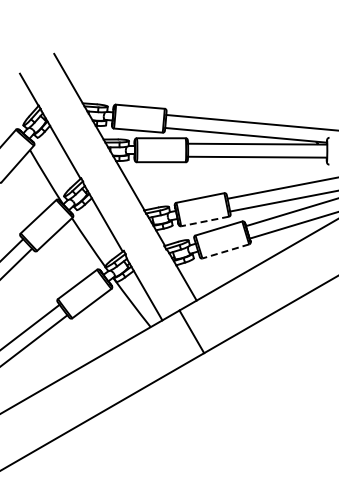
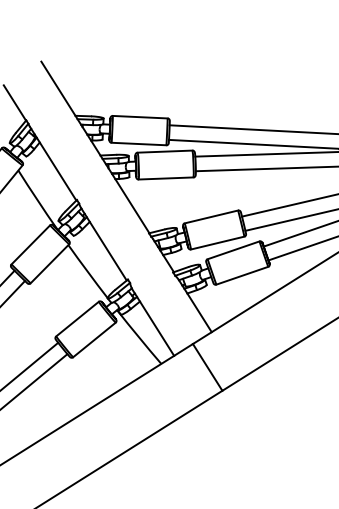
line: (204, 221) -> (217, 243), dashed -> solid
line: (225, 251) -> (241, 275), dashed -> solid

